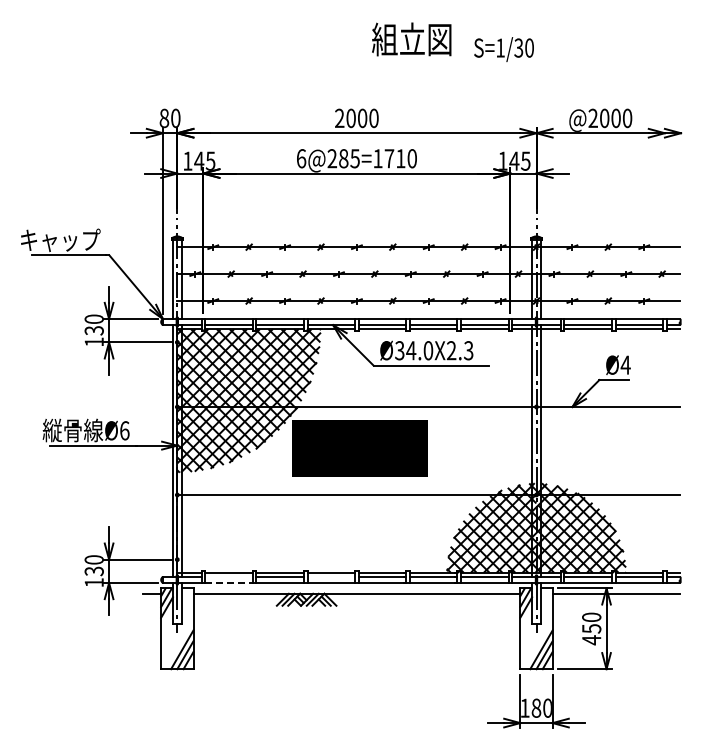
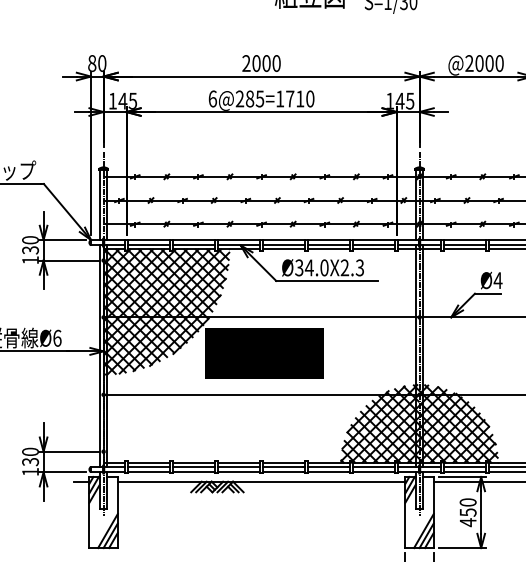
line: (228, 576) -> (148, 466), added
line: (331, 576) -> (239, 466), added
line: (228, 583) -> (148, 472), dashed -> solid

